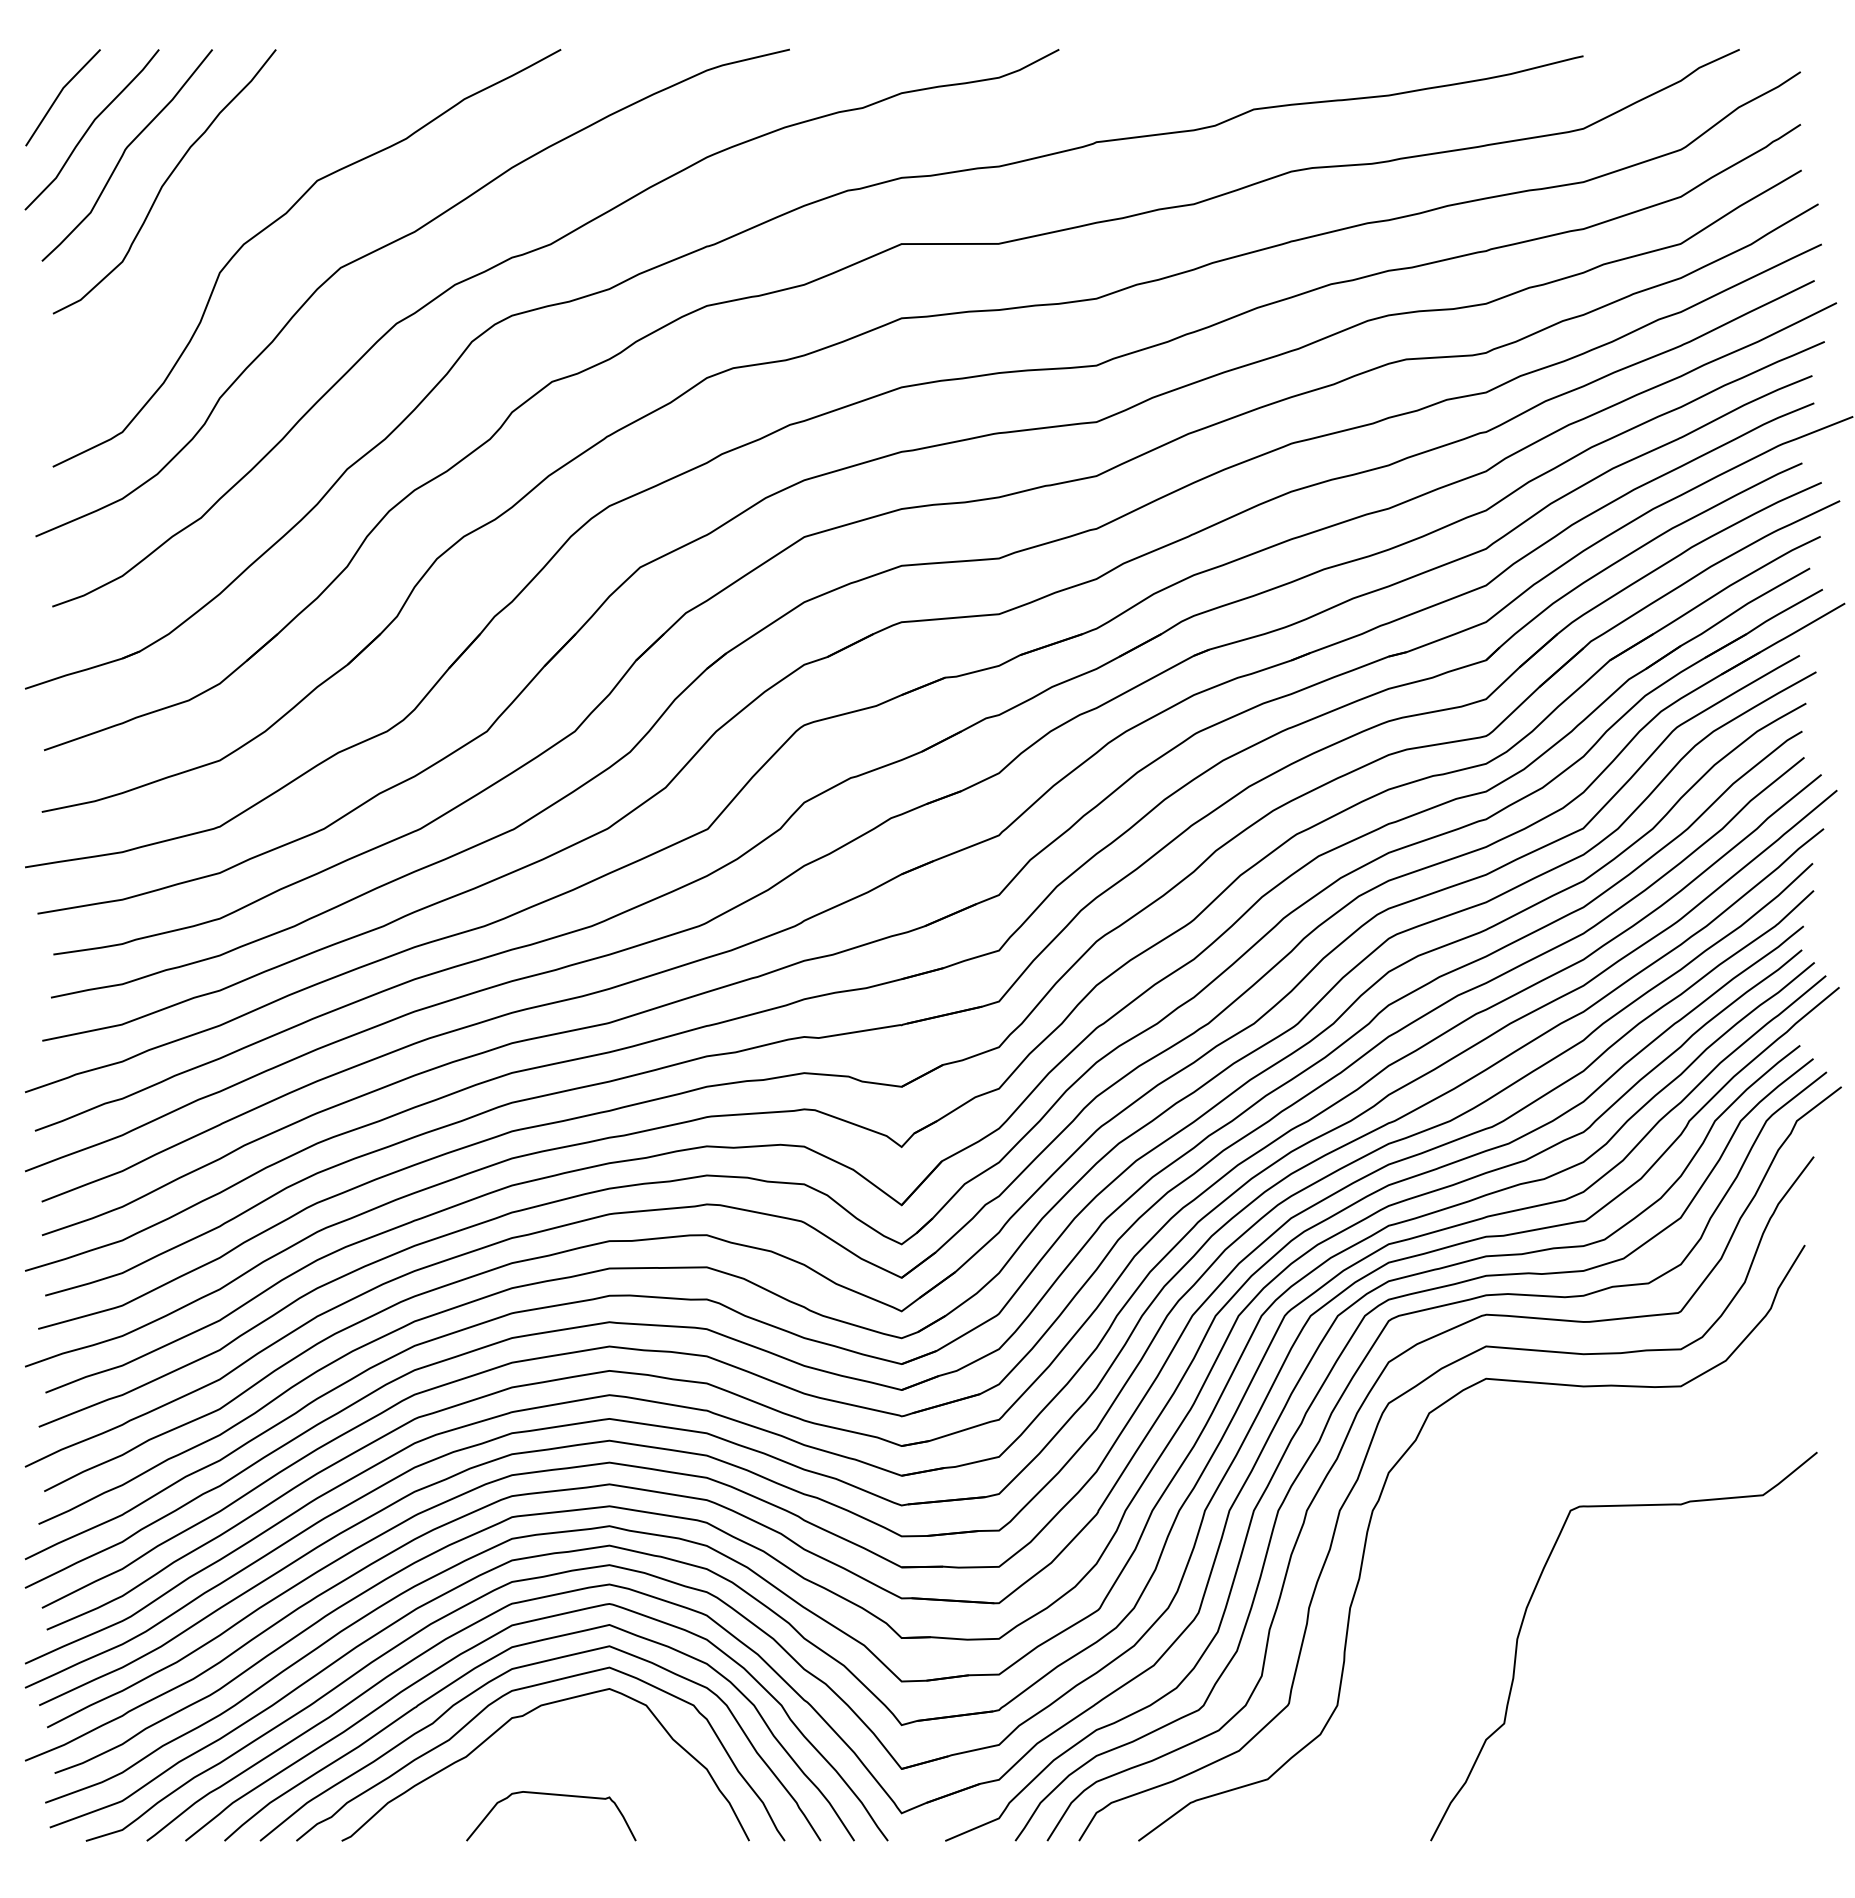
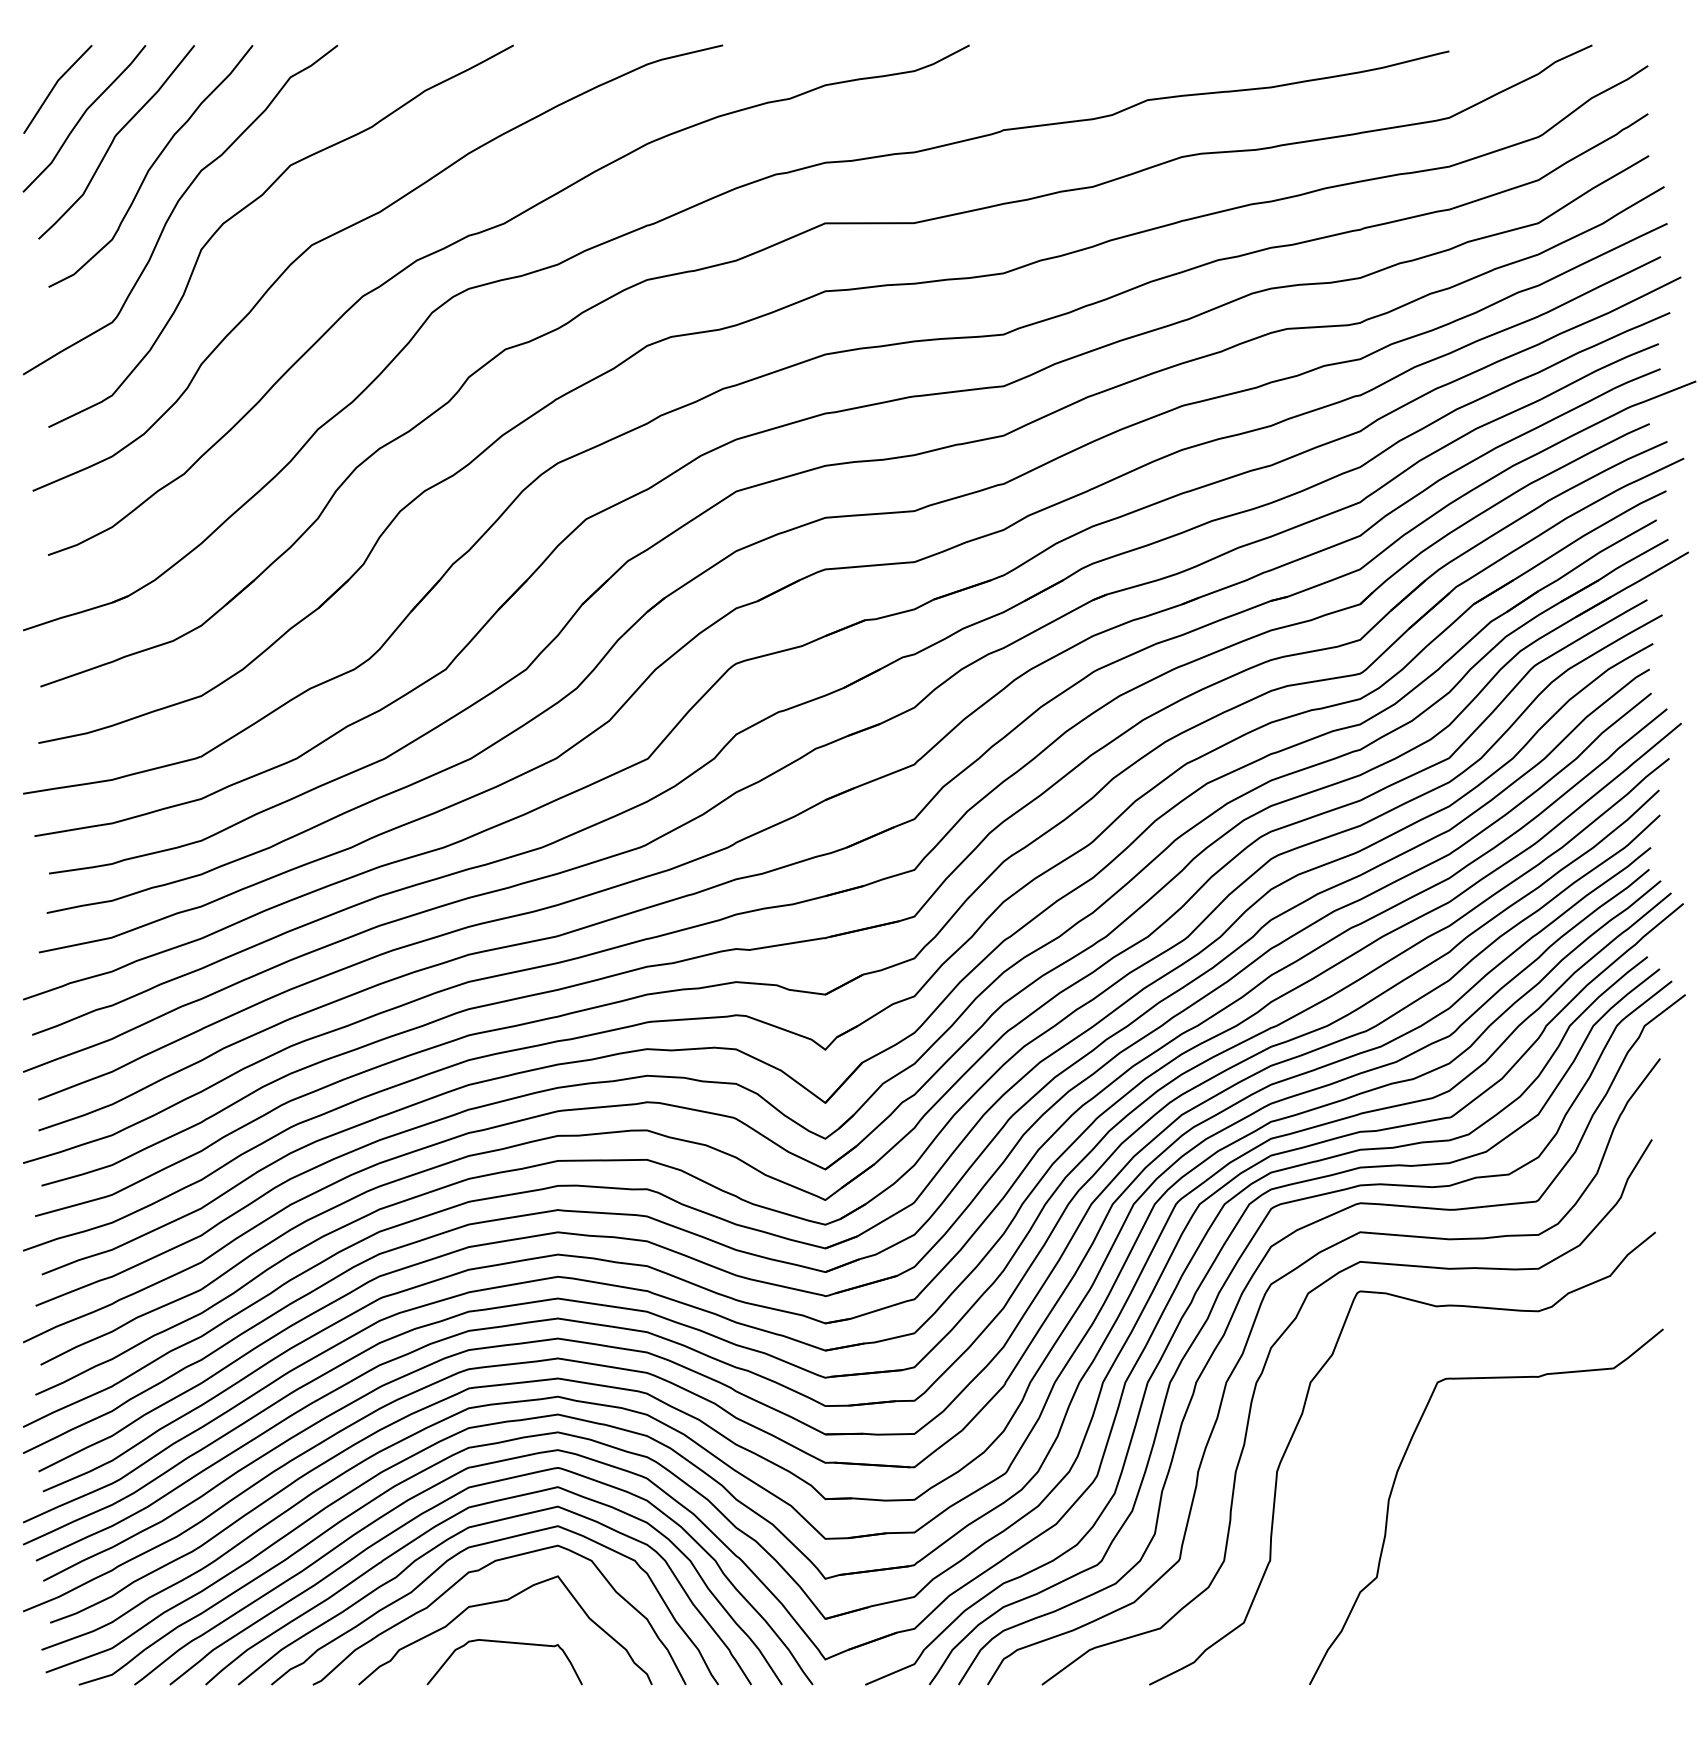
curve: (191, 227) -> (175, 208), added
curve: (1421, 1550) -> (1301, 1418), added
curve: (548, 1750) -> (502, 1602), added

